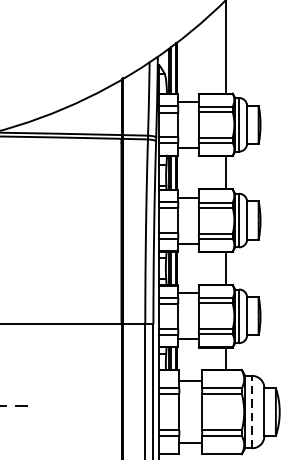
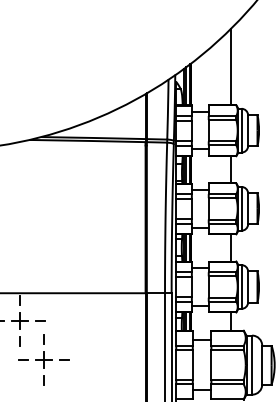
line: (252, 412) -> (252, 365), dashed -> solid

